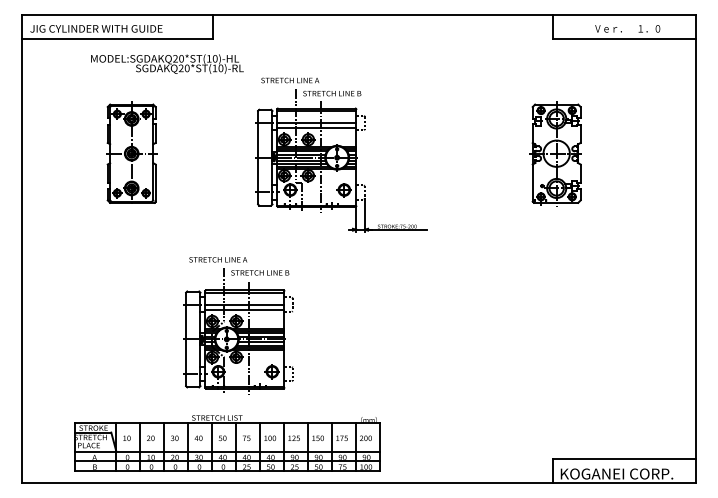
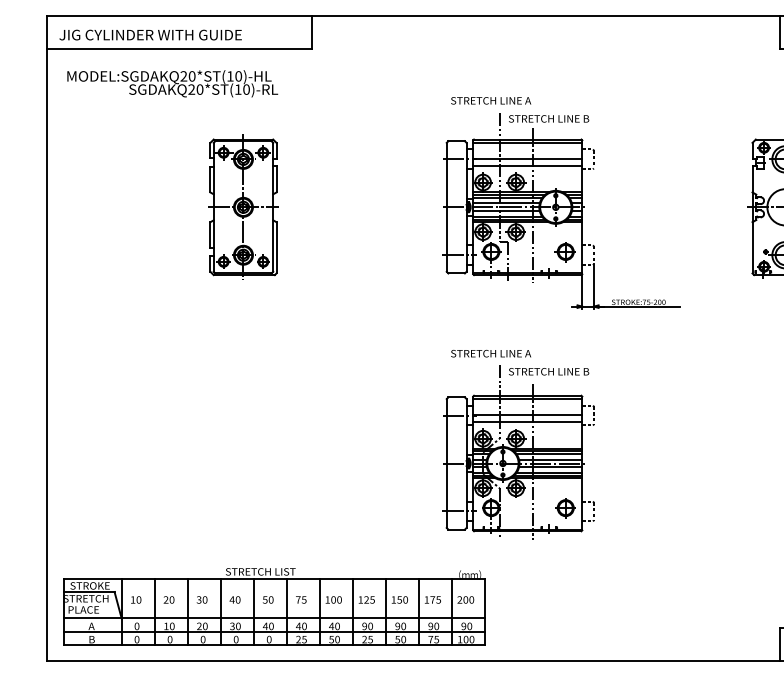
text: (167, 63) -> (172, 82), moved
part: (131, 152) -> (243, 205), moved
part: (341, 154) -> (561, 202), moved
part: (238, 325) -> (519, 444), moved
part: (227, 443) -> (274, 607), moved

